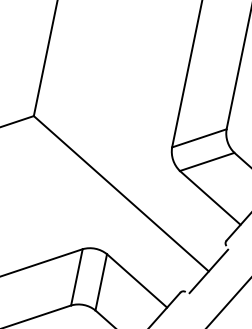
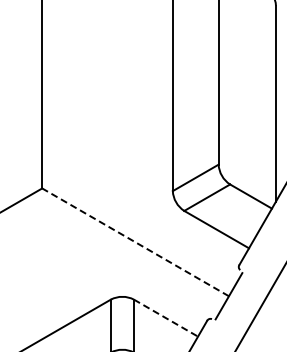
line: (121, 193) -> (135, 242), solid -> dashed
line: (137, 281) -> (166, 318), solid -> dashed

